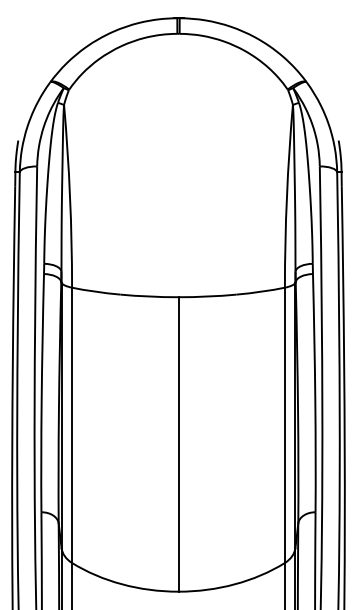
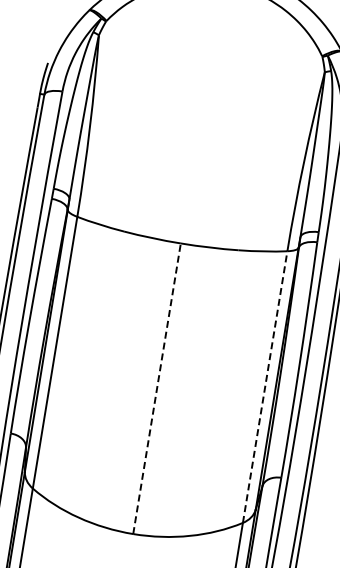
line: (284, 425) -> (264, 387), solid -> dashed
line: (178, 443) -> (157, 387), solid -> dashed

